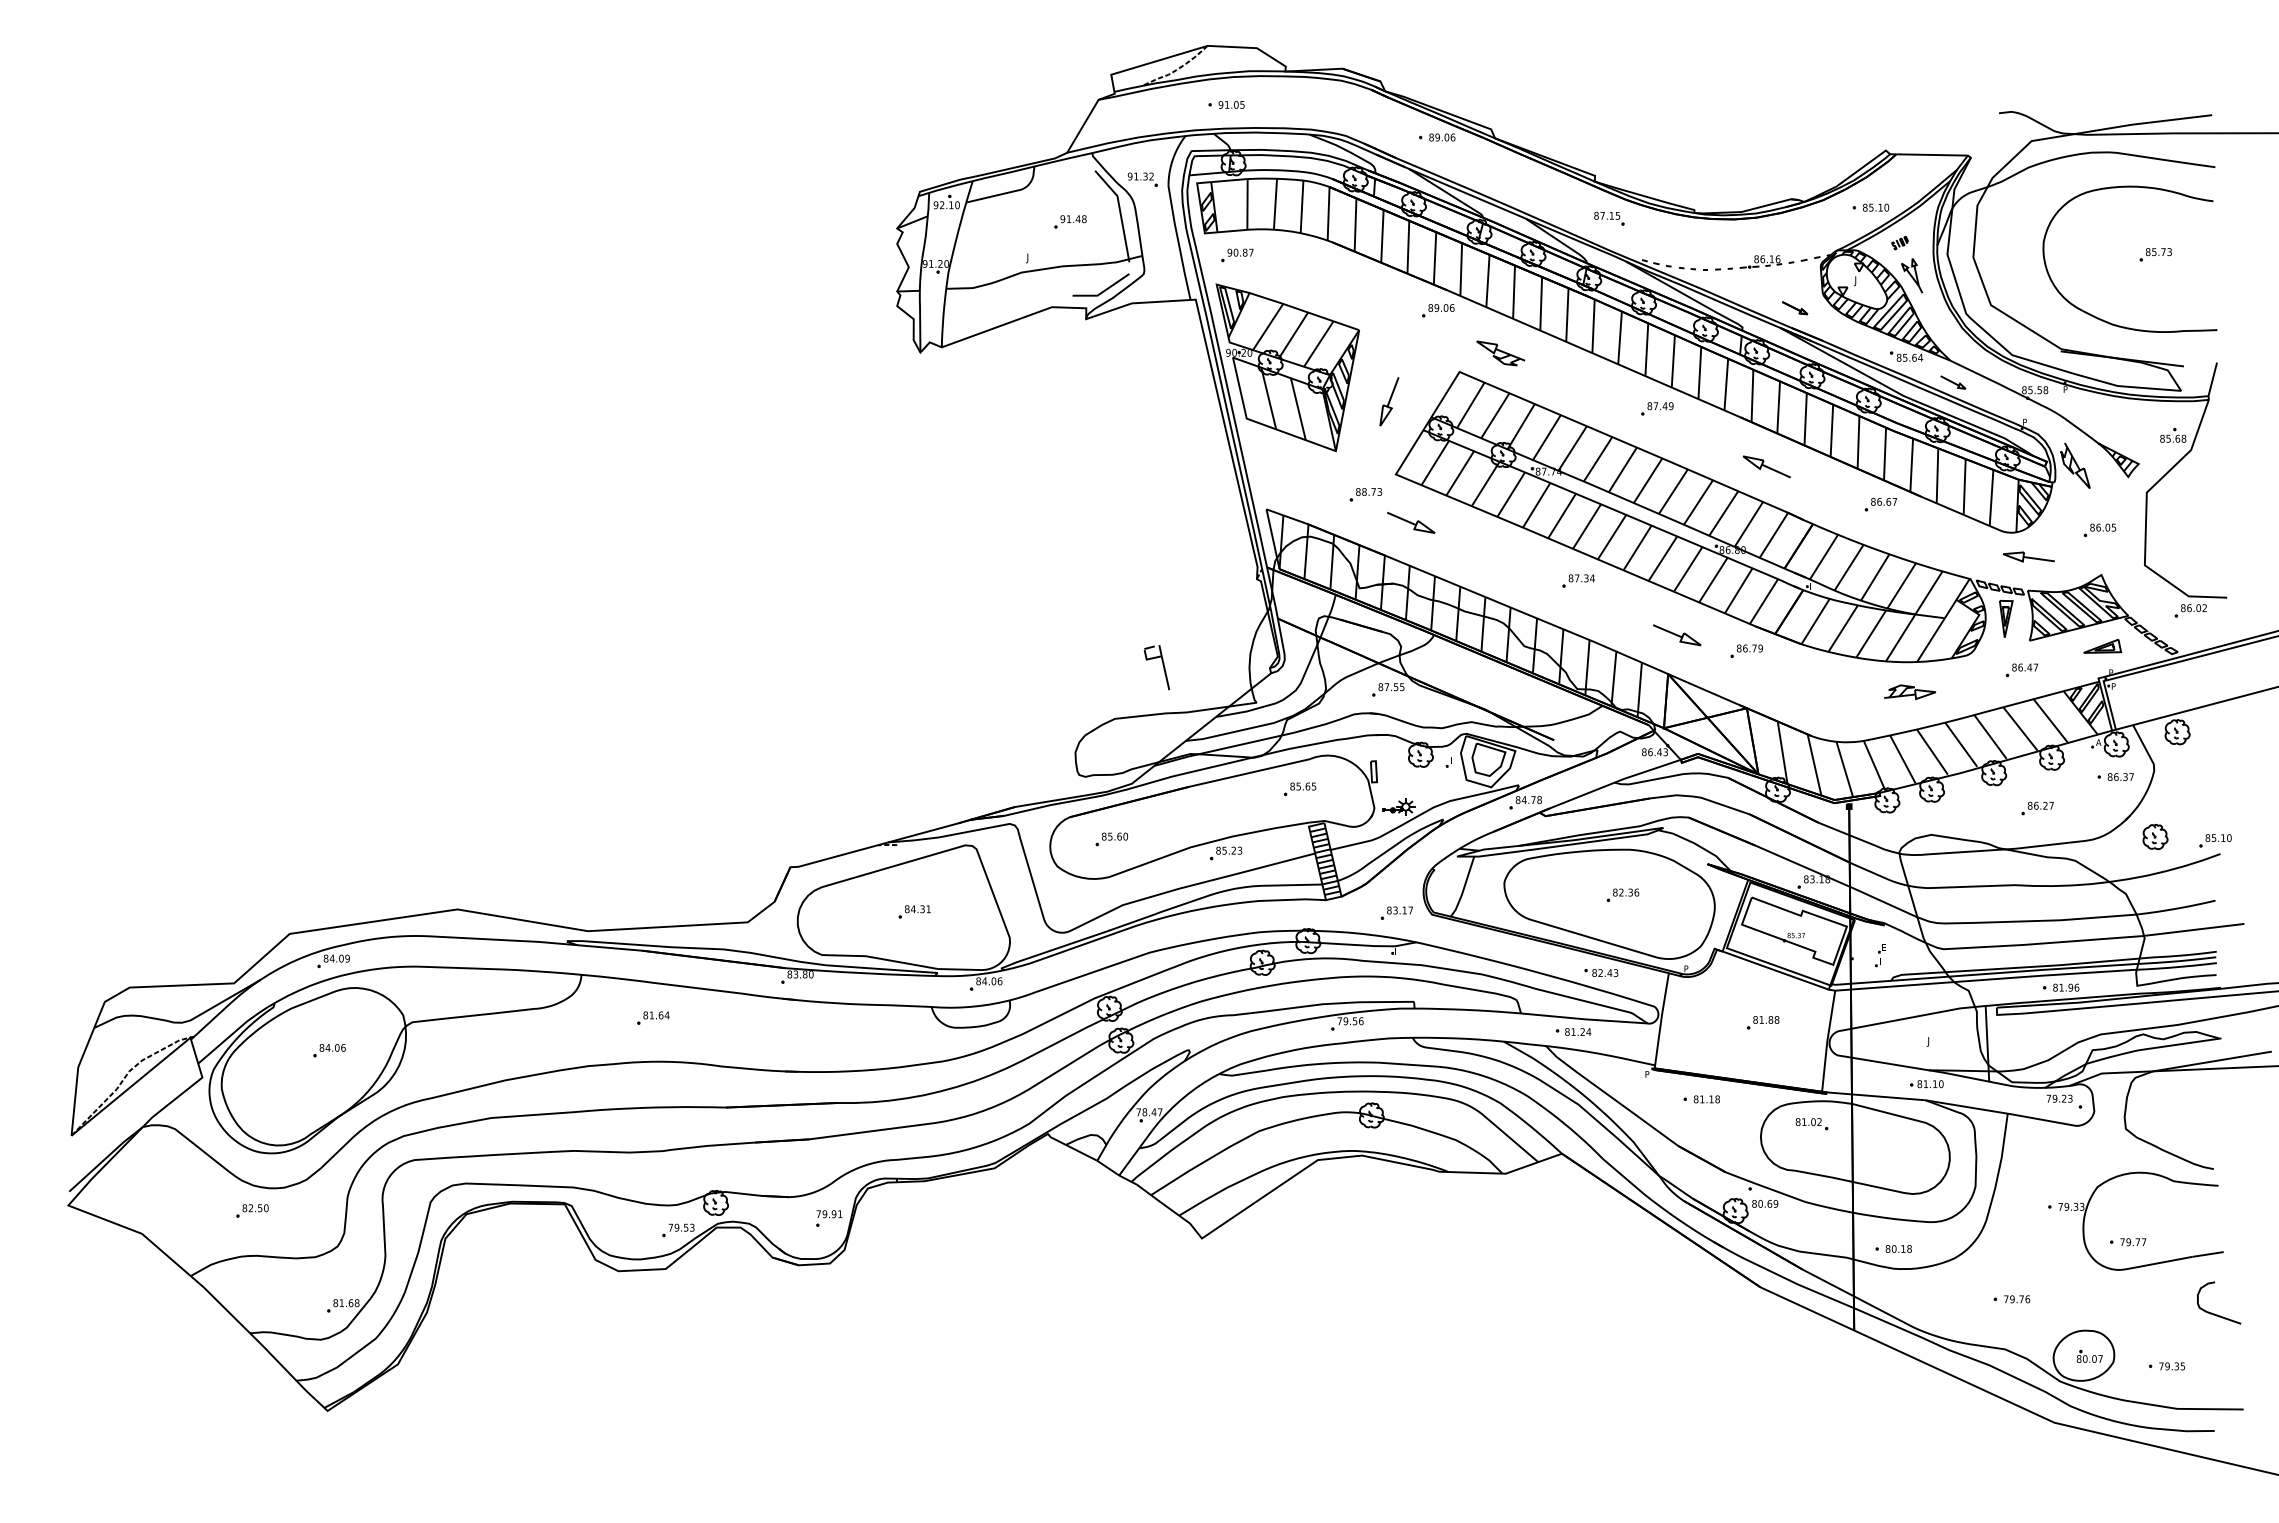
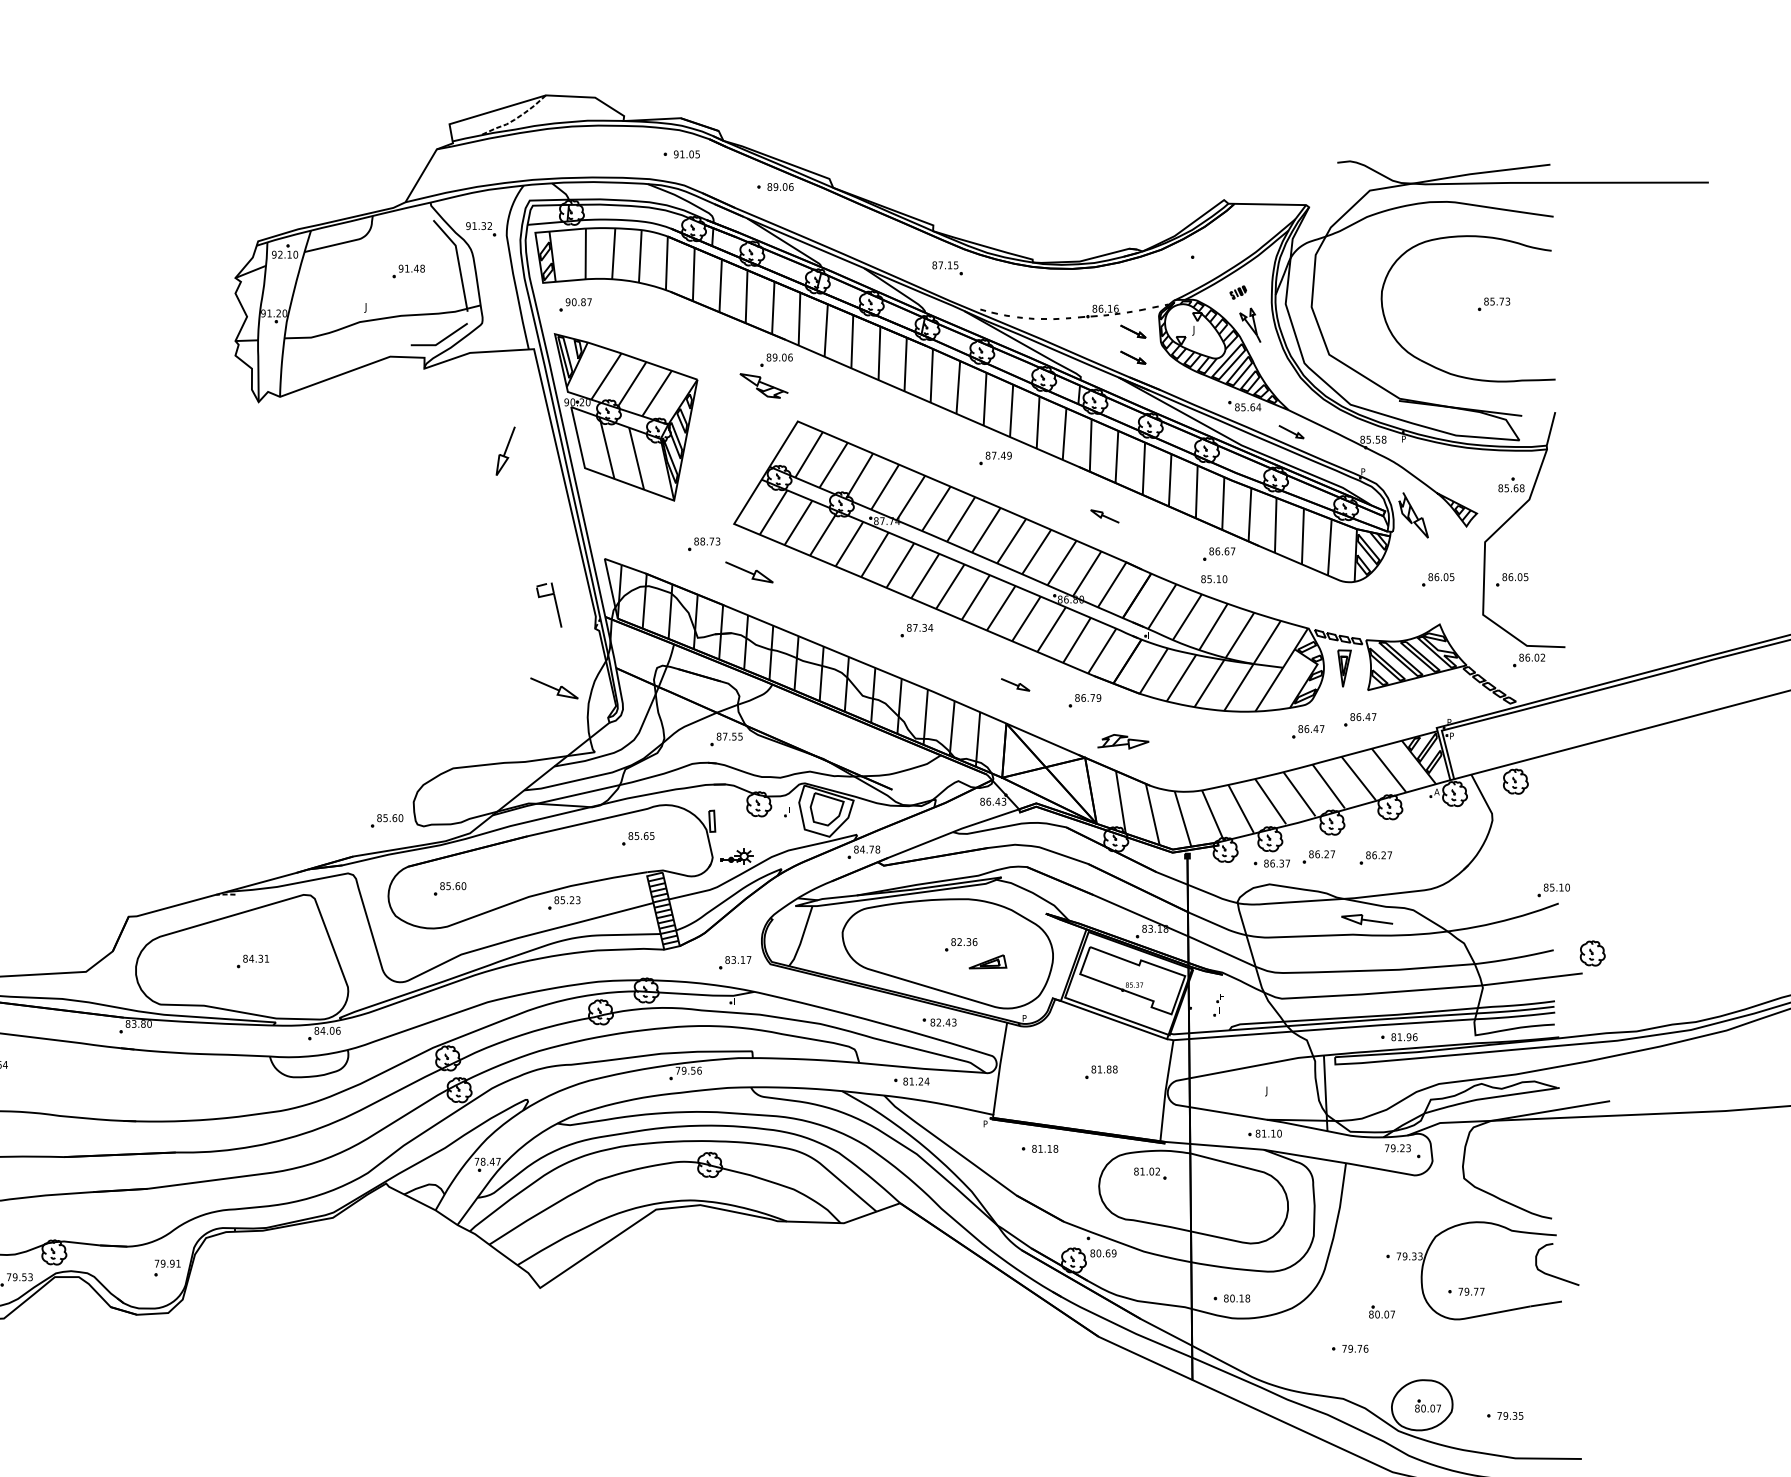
part: (1226, 104) -> (681, 154), moved
text: (1876, 207) -> (1214, 579), moved
part: (1795, 282) -> (1133, 332), added
part: (1500, 353) -> (763, 386), moved
part: (1389, 401) -> (505, 451), moved
part: (1766, 466) -> (1104, 516), size x0.6
part: (2173, 530) -> (1511, 580), added
part: (2028, 556) -> (1366, 919), moved
part: (1677, 635) -> (1015, 685), size x0.6
part: (1216, 638) -> (554, 688), added
part: (2102, 646) -> (987, 962), moved
part: (1162, 665) -> (554, 603), moved
part: (1969, 682) -> (1307, 732), added
part: (1910, 692) -> (1123, 742), moved
part: (1048, 771) -> (386, 821), added
part: (2115, 776) -> (1271, 863), moved
part: (1980, 807) -> (1318, 857), added
part: (2155, 836) -> (1592, 953), moved
part: (2043, 1262) -> (1381, 1312), added
curve: (2214, 1313) -> (1552, 1275), moved

